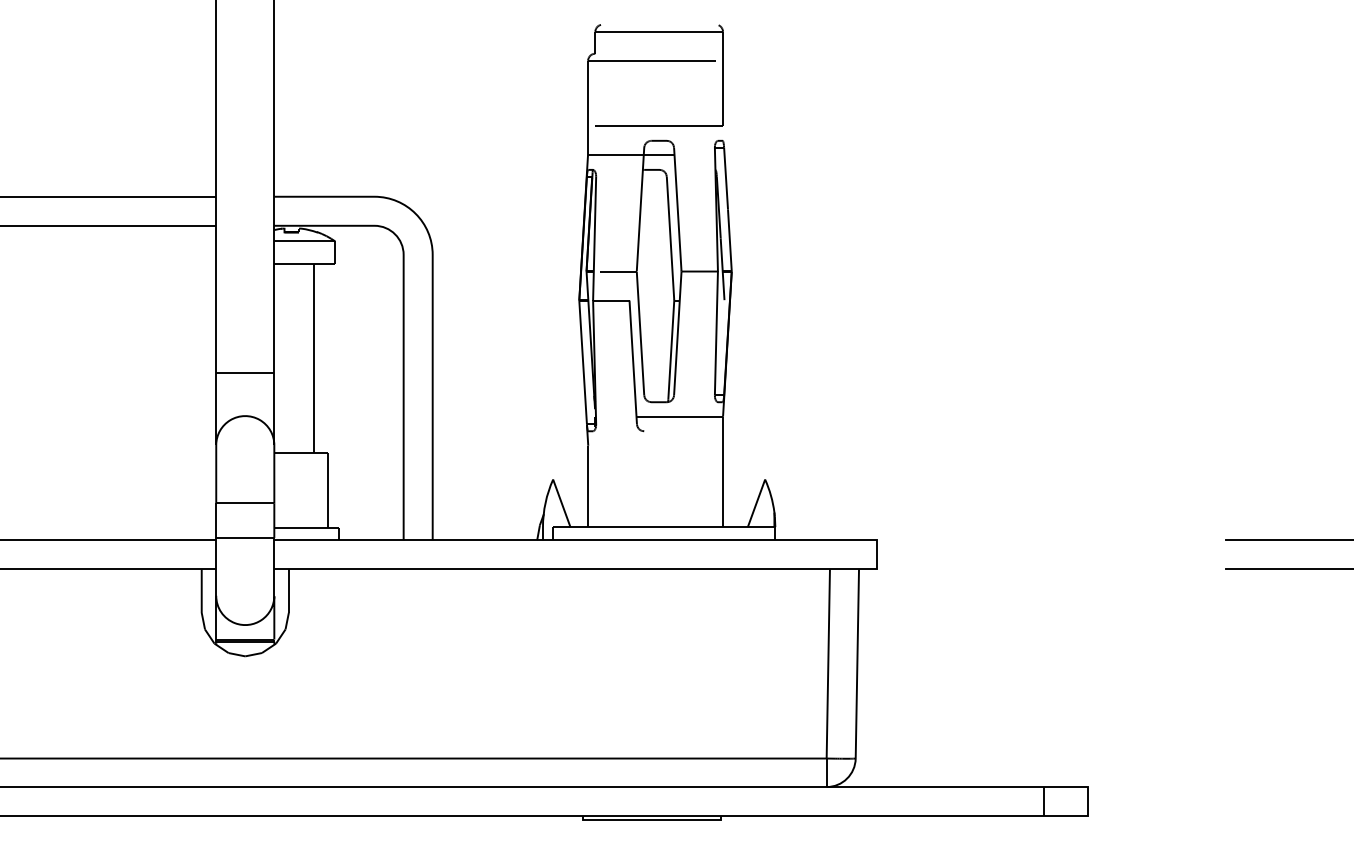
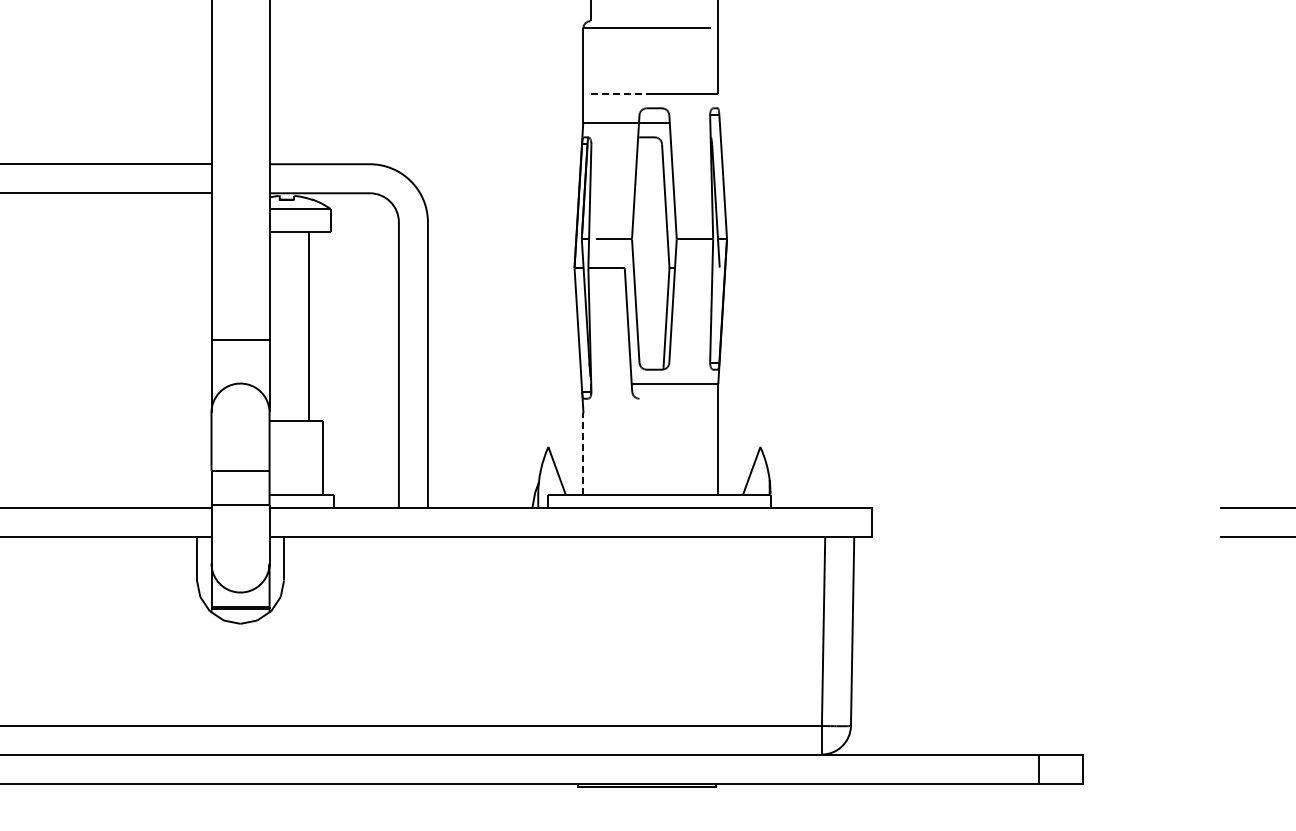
line: (625, 126) -> (620, 93), solid -> dashed
line: (588, 486) -> (583, 453), solid -> dashed

